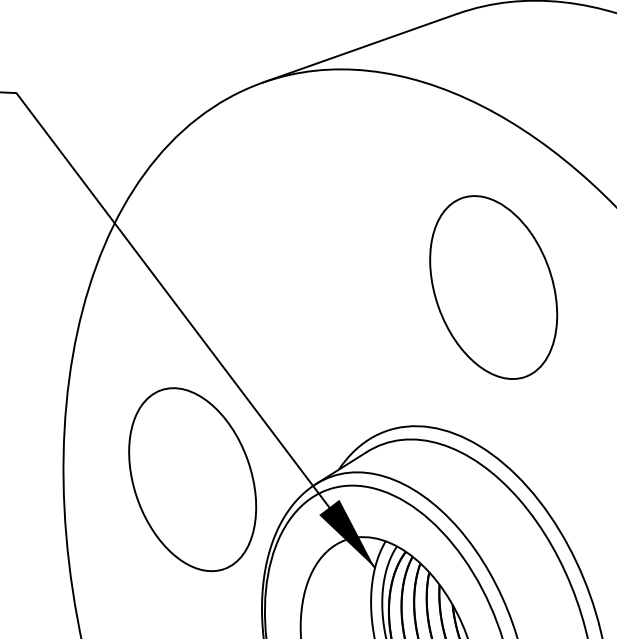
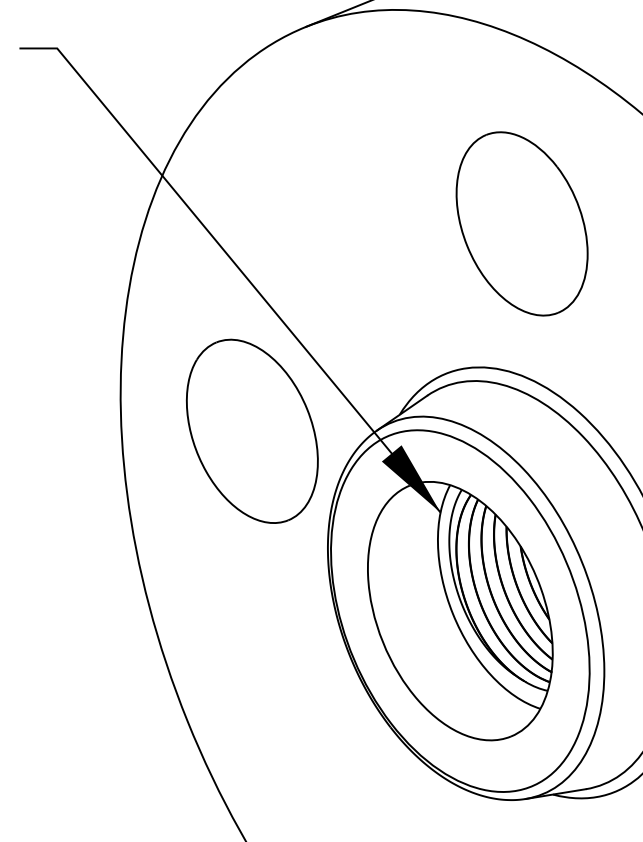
part: (493, 287) -> (521, 223), moved

